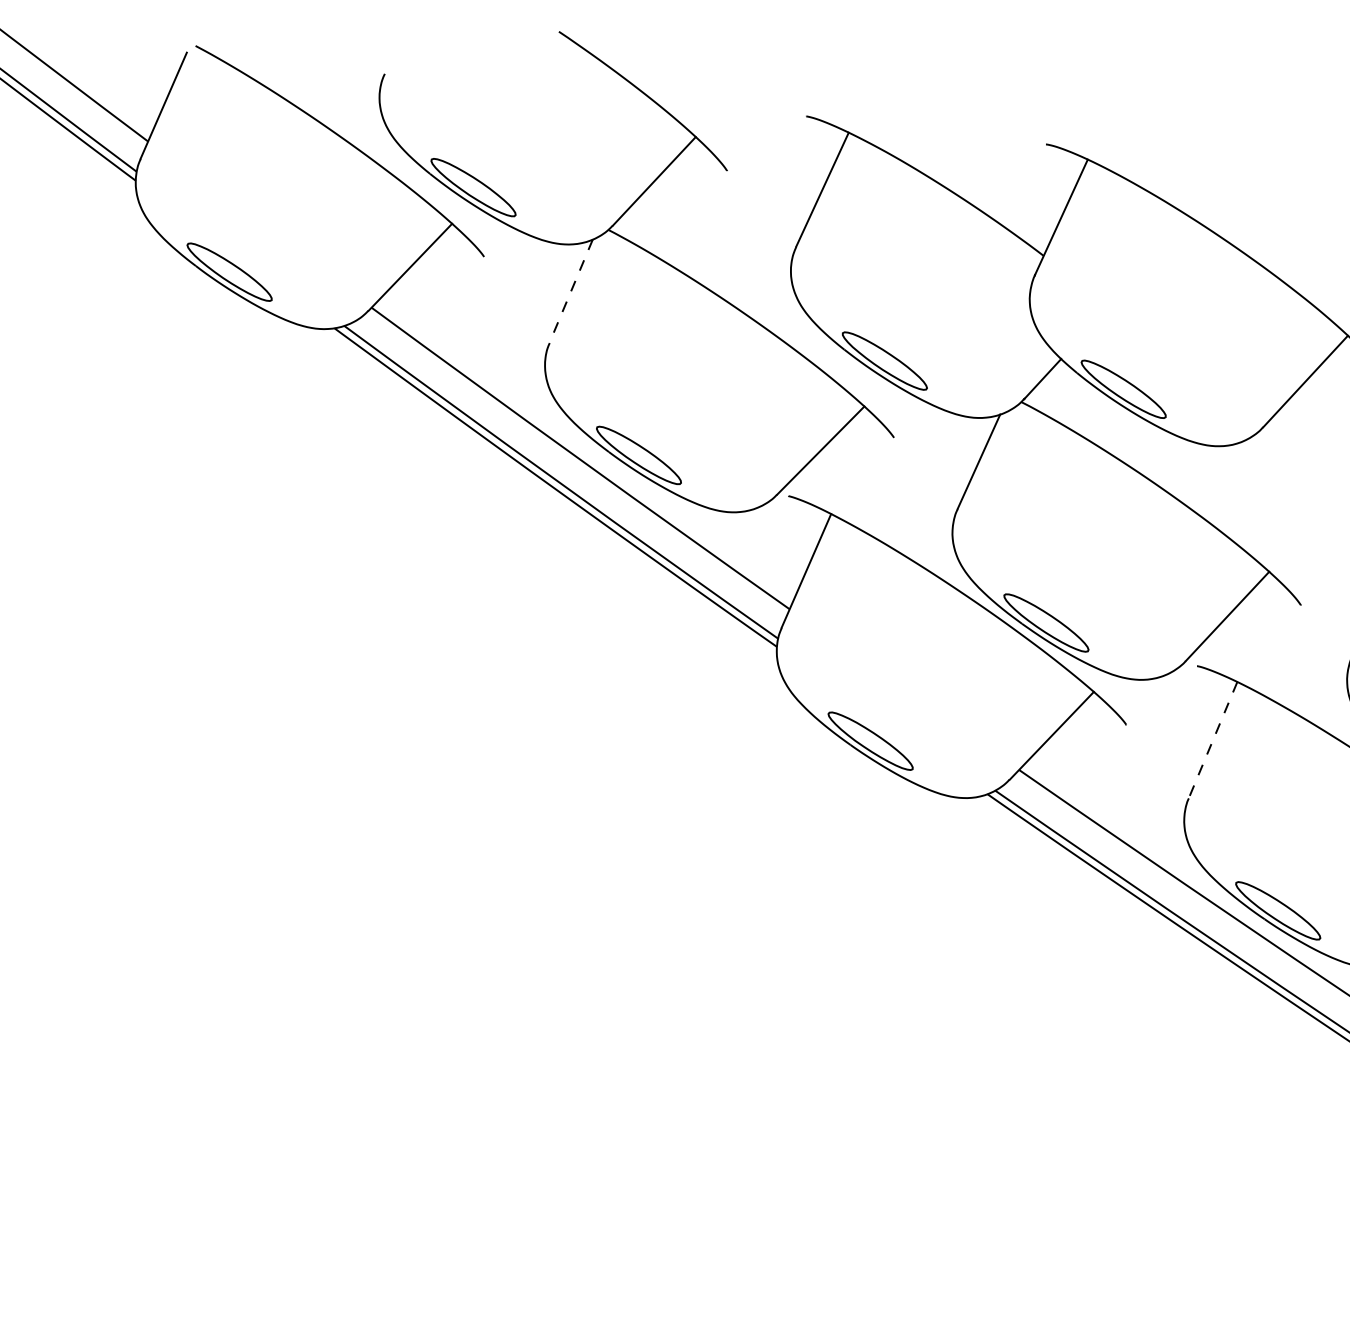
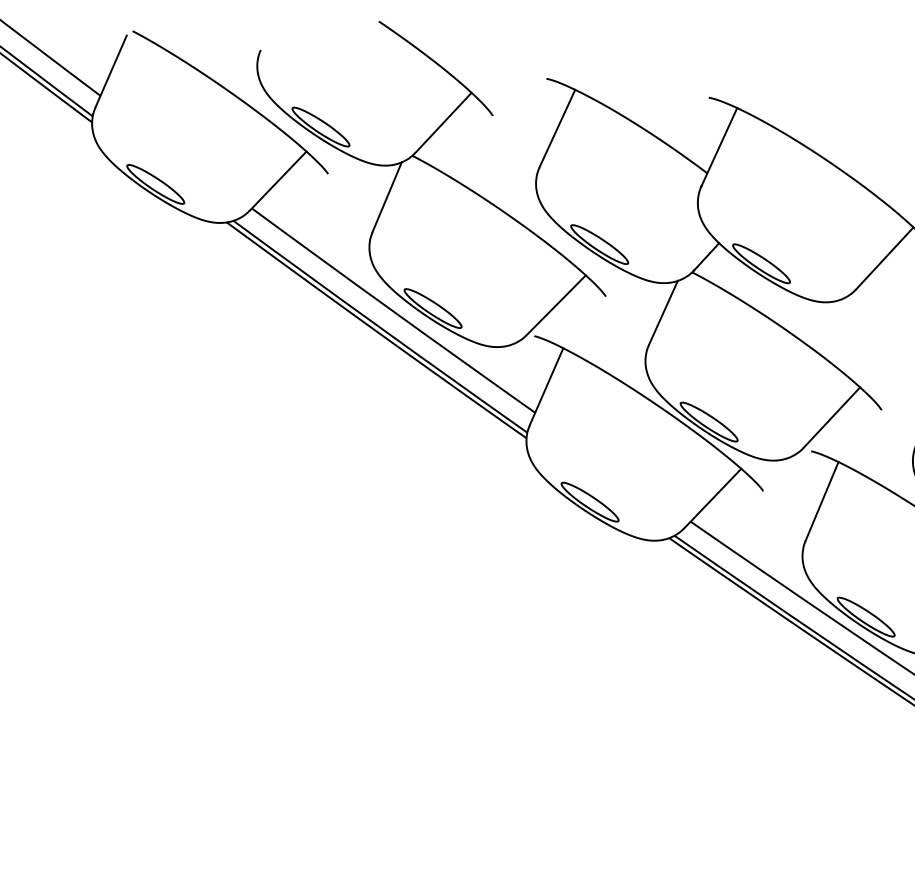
line: (571, 291) -> (387, 197), dashed -> solid
line: (1213, 740) -> (822, 501), dashed -> solid

